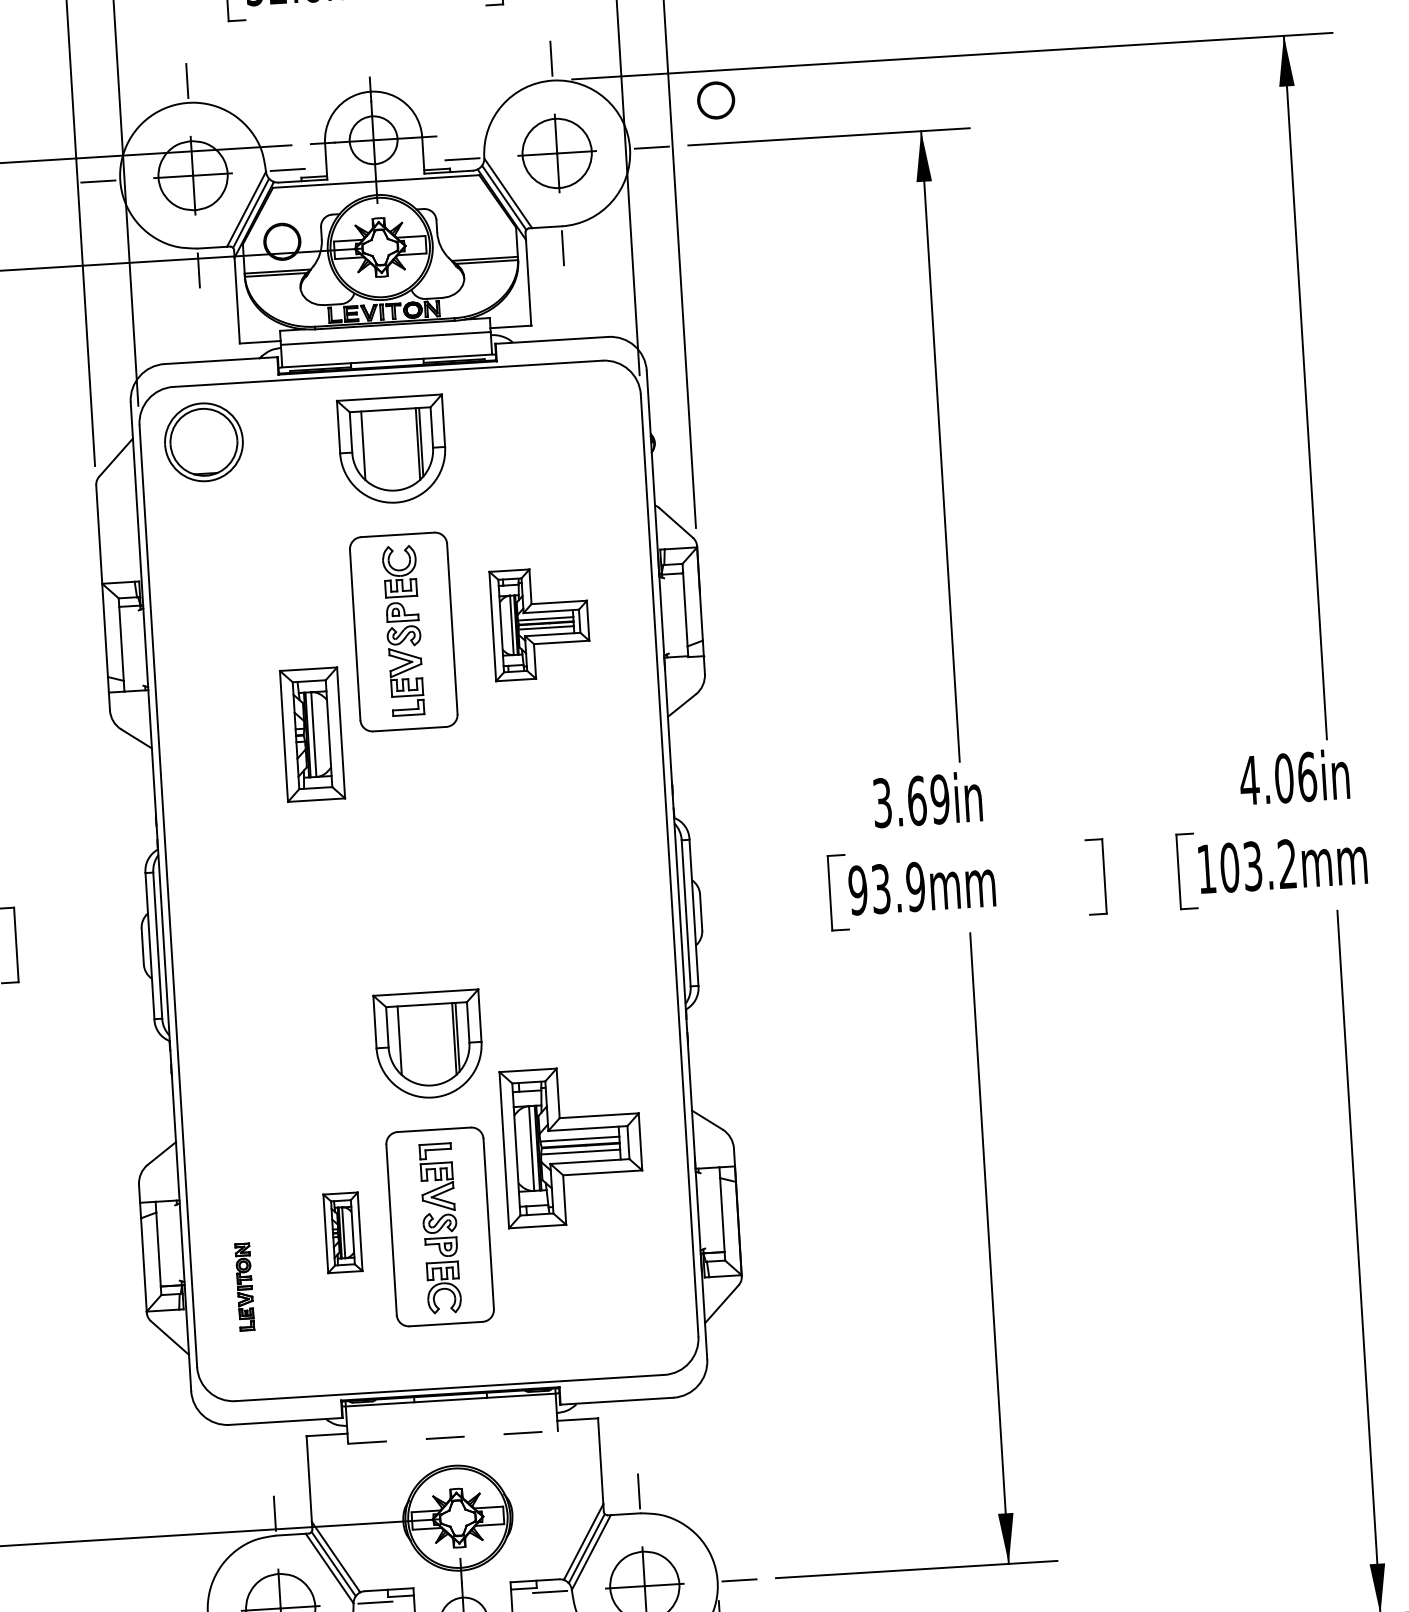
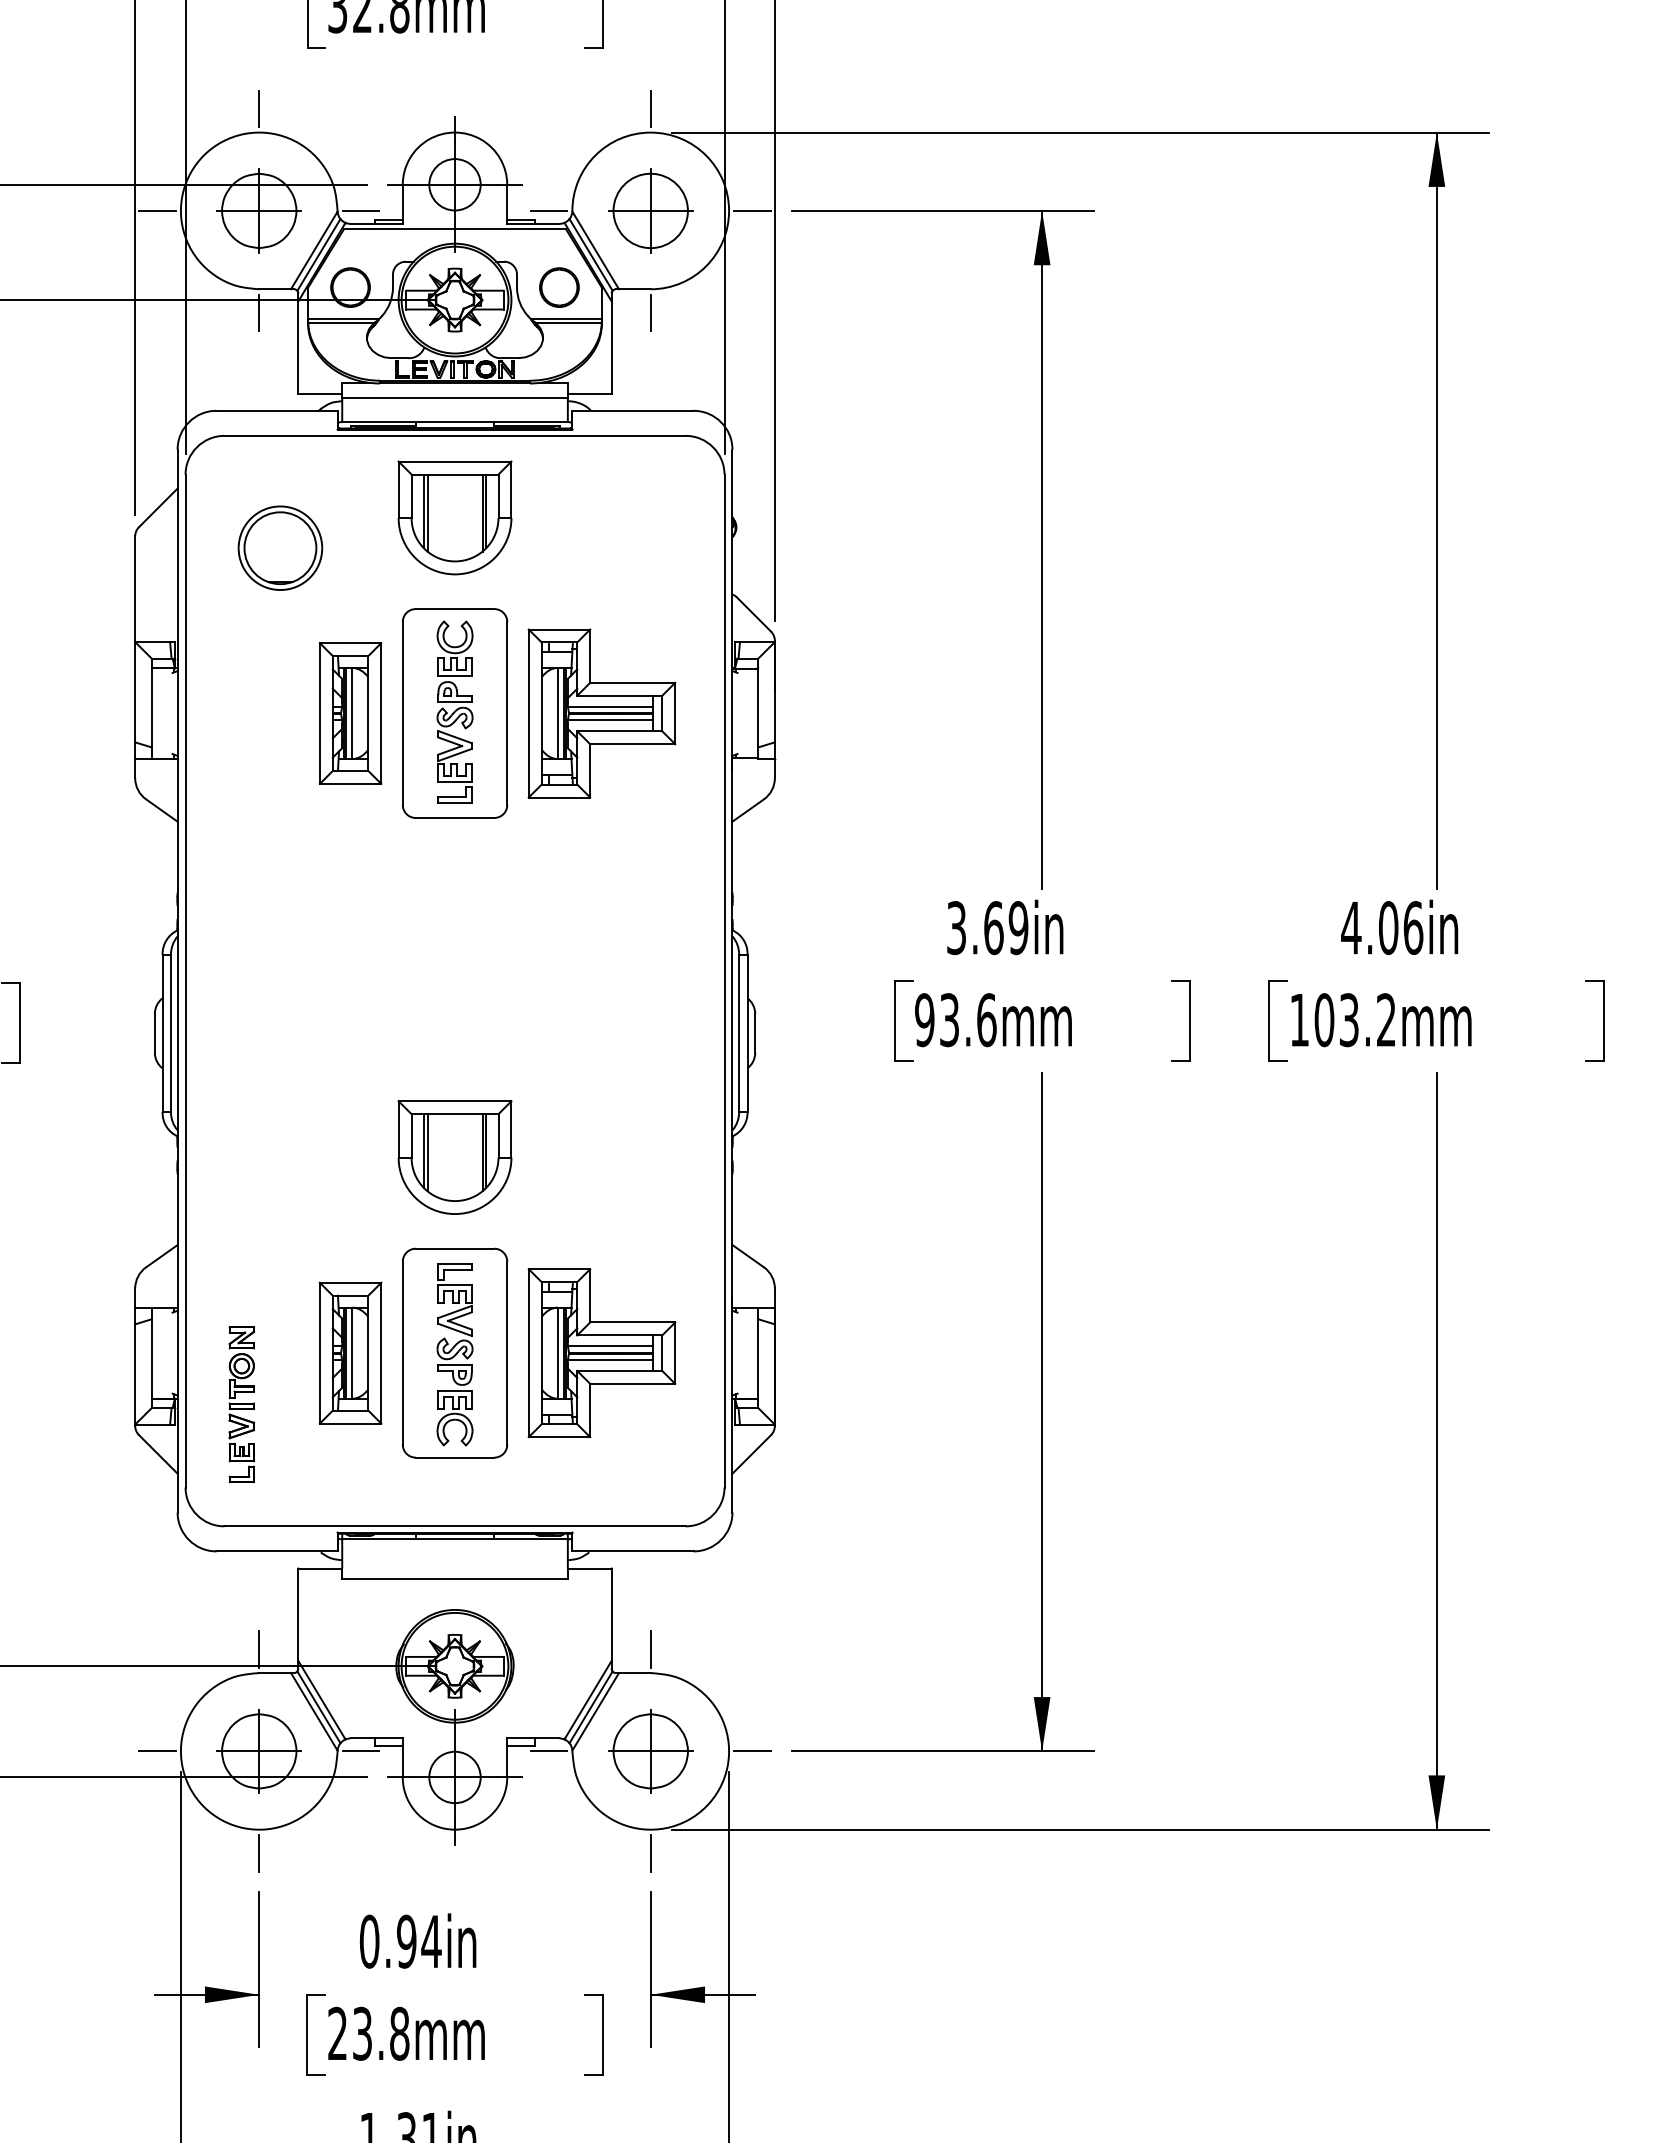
circle: (716, 100) -> (559, 287), moved
part: (203, 441) -> (280, 547), moved
line: (366, 446) -> (427, 512), added
part: (539, 623) -> (601, 713), size x1.43
part: (312, 734) -> (350, 713), moved
text: (915, 887) -> (986, 1020), 93.9mm -> 93.6mm
line: (403, 1041) -> (427, 1152), added
part: (571, 1146) -> (601, 1353), moved
part: (342, 1232) -> (350, 1352), size x1.67
part: (244, 1286) -> (241, 1404), size x1.67
line: (453, 1437) -> (455, 1579), dashed -> solid

